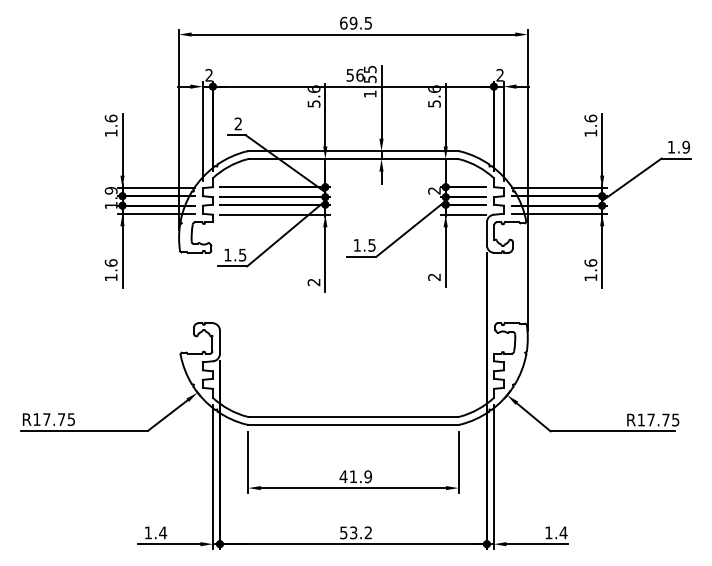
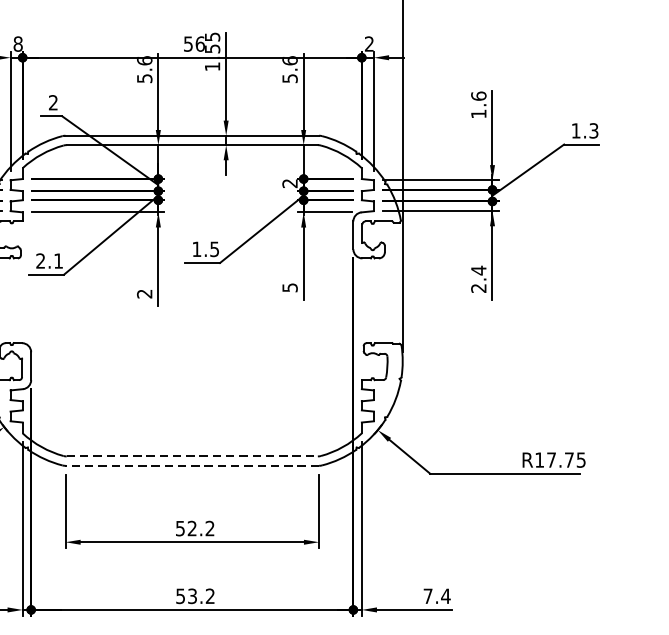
text: (208, 75) -> (17, 44), 2 -> 8
text: (686, 147) -> (594, 131), 1.9 -> 1.3
text: (235, 254) -> (49, 260), 1.5 -> 2.1
text: (590, 270) -> (478, 279), 1.6 -> 2.4
text: (434, 276) -> (290, 286), 2 -> 5
line: (353, 416) -> (192, 455), solid -> dashed
line: (352, 424) -> (191, 465), solid -> dashed
text: (355, 476) -> (194, 528), 41.9 -> 52.2
text: (548, 532) -> (427, 595), 1.4 -> 7.4

